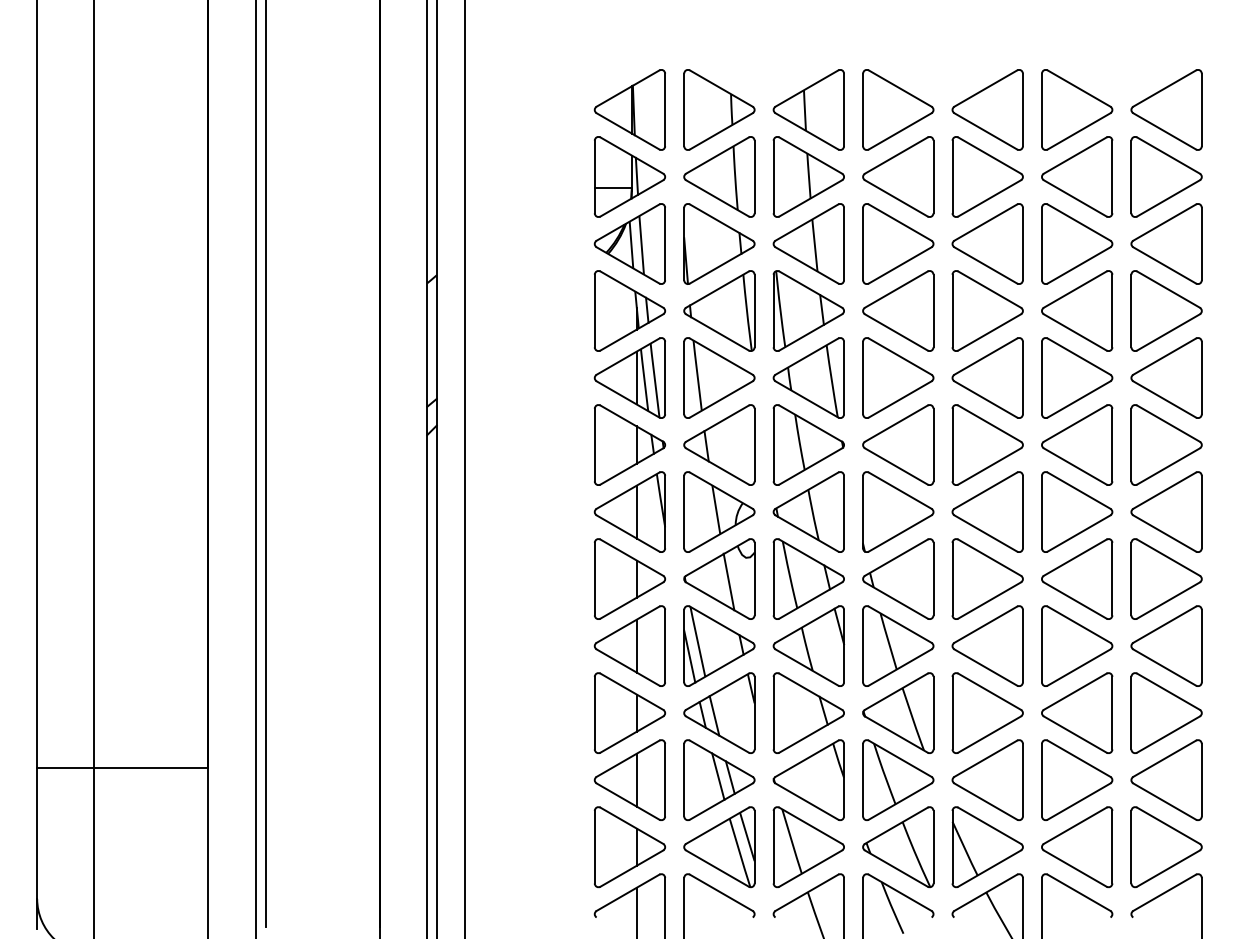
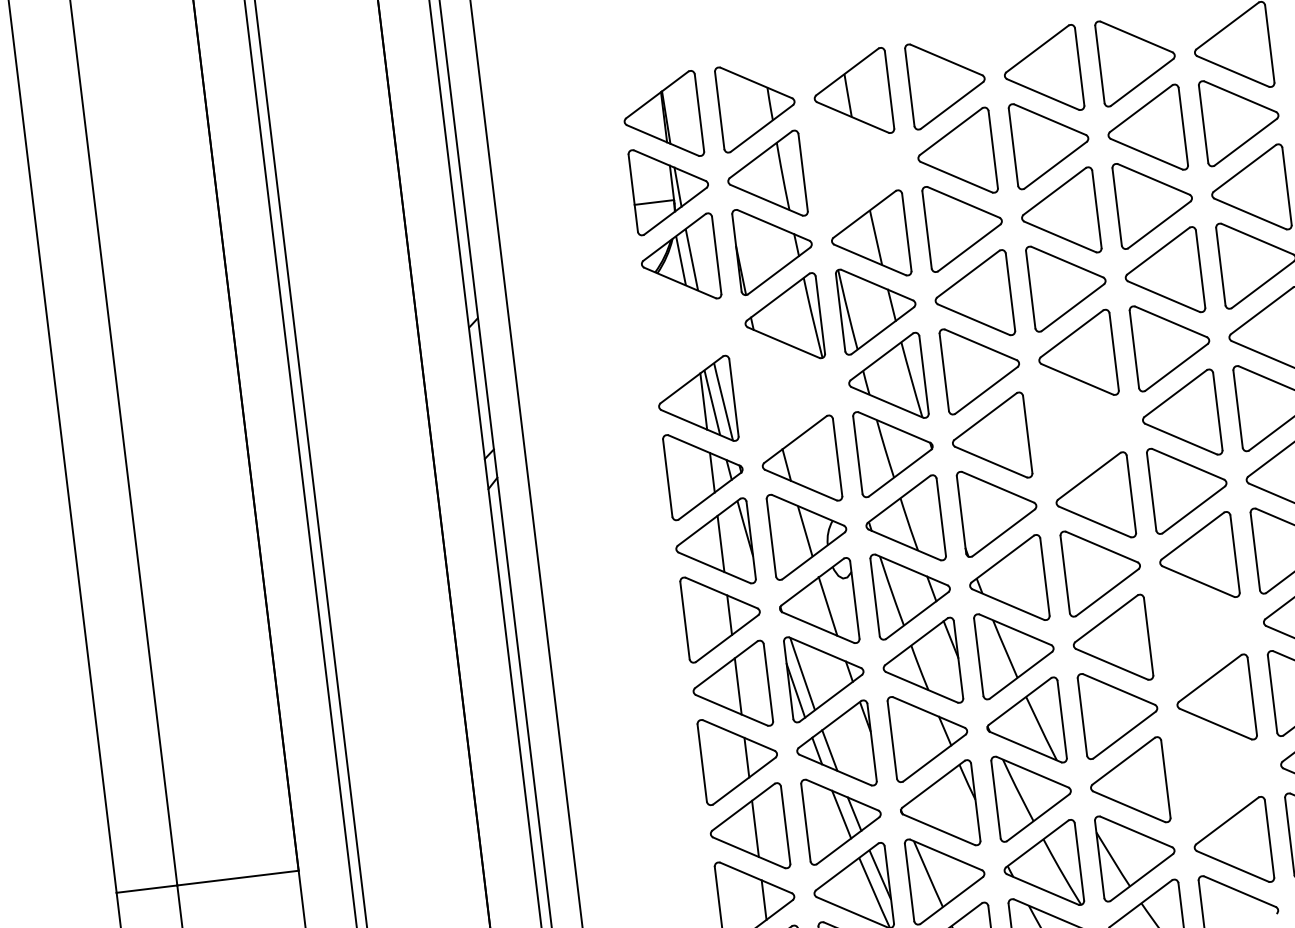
part: (808, 176) -> (860, 165), removed
part: (629, 310) -> (687, 330), removed
part: (719, 377) -> (791, 390), removed
part: (987, 444) -> (1085, 427), removed
part: (1077, 645) -> (1206, 629), removed
part: (1077, 779) -> (1223, 771), removed

